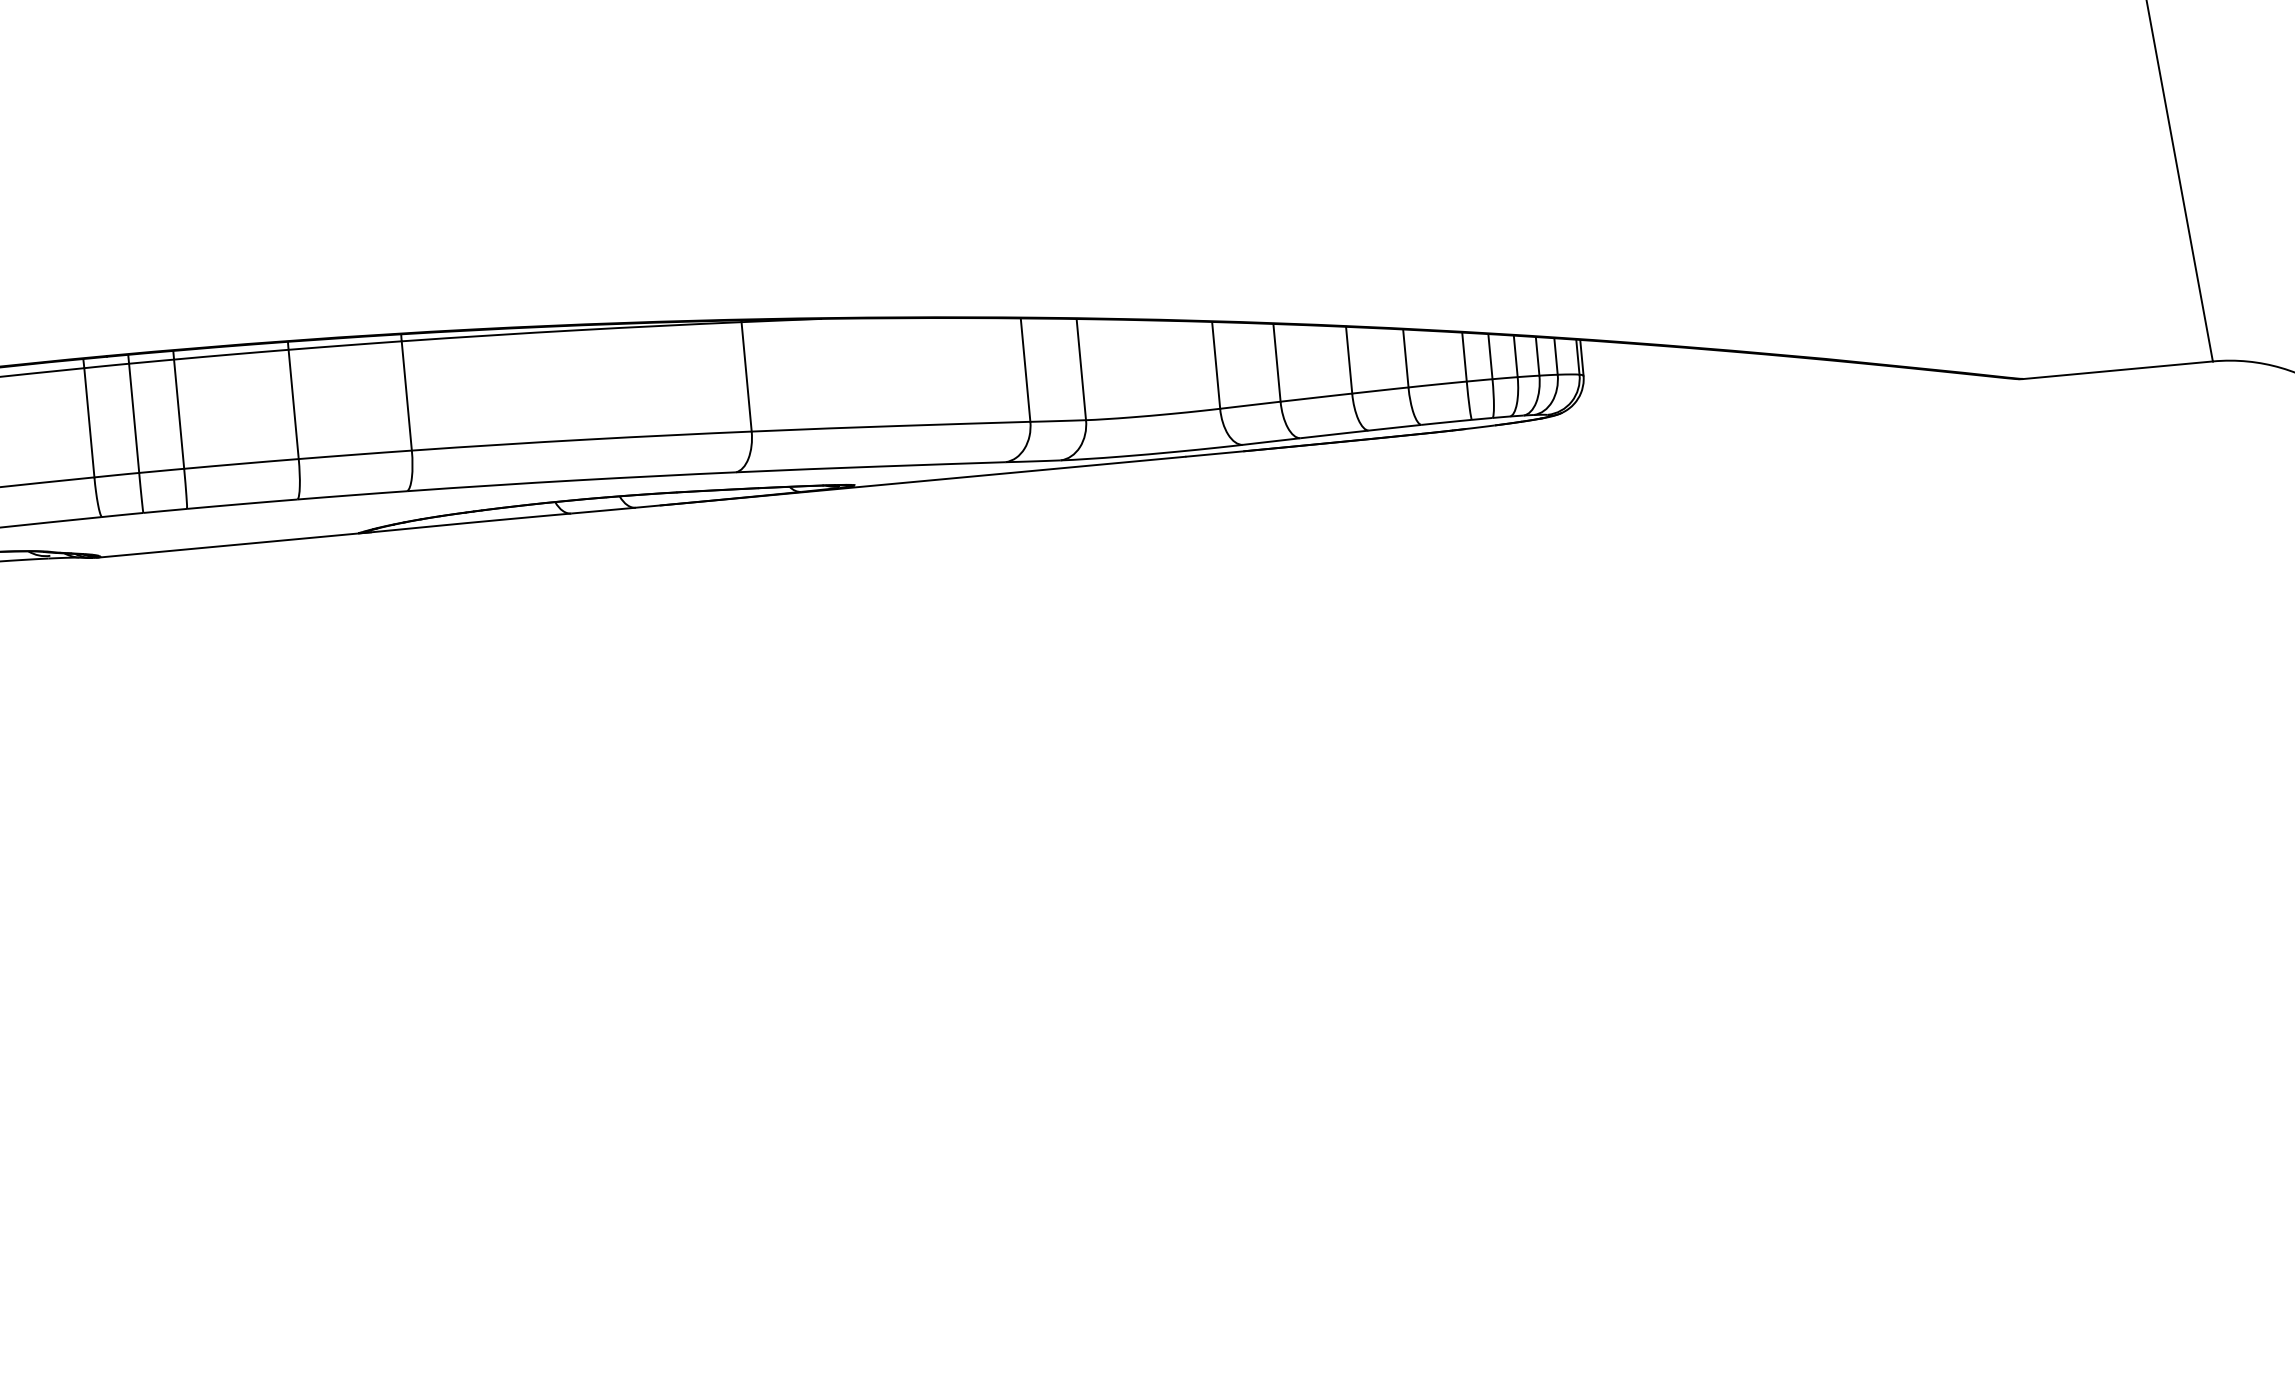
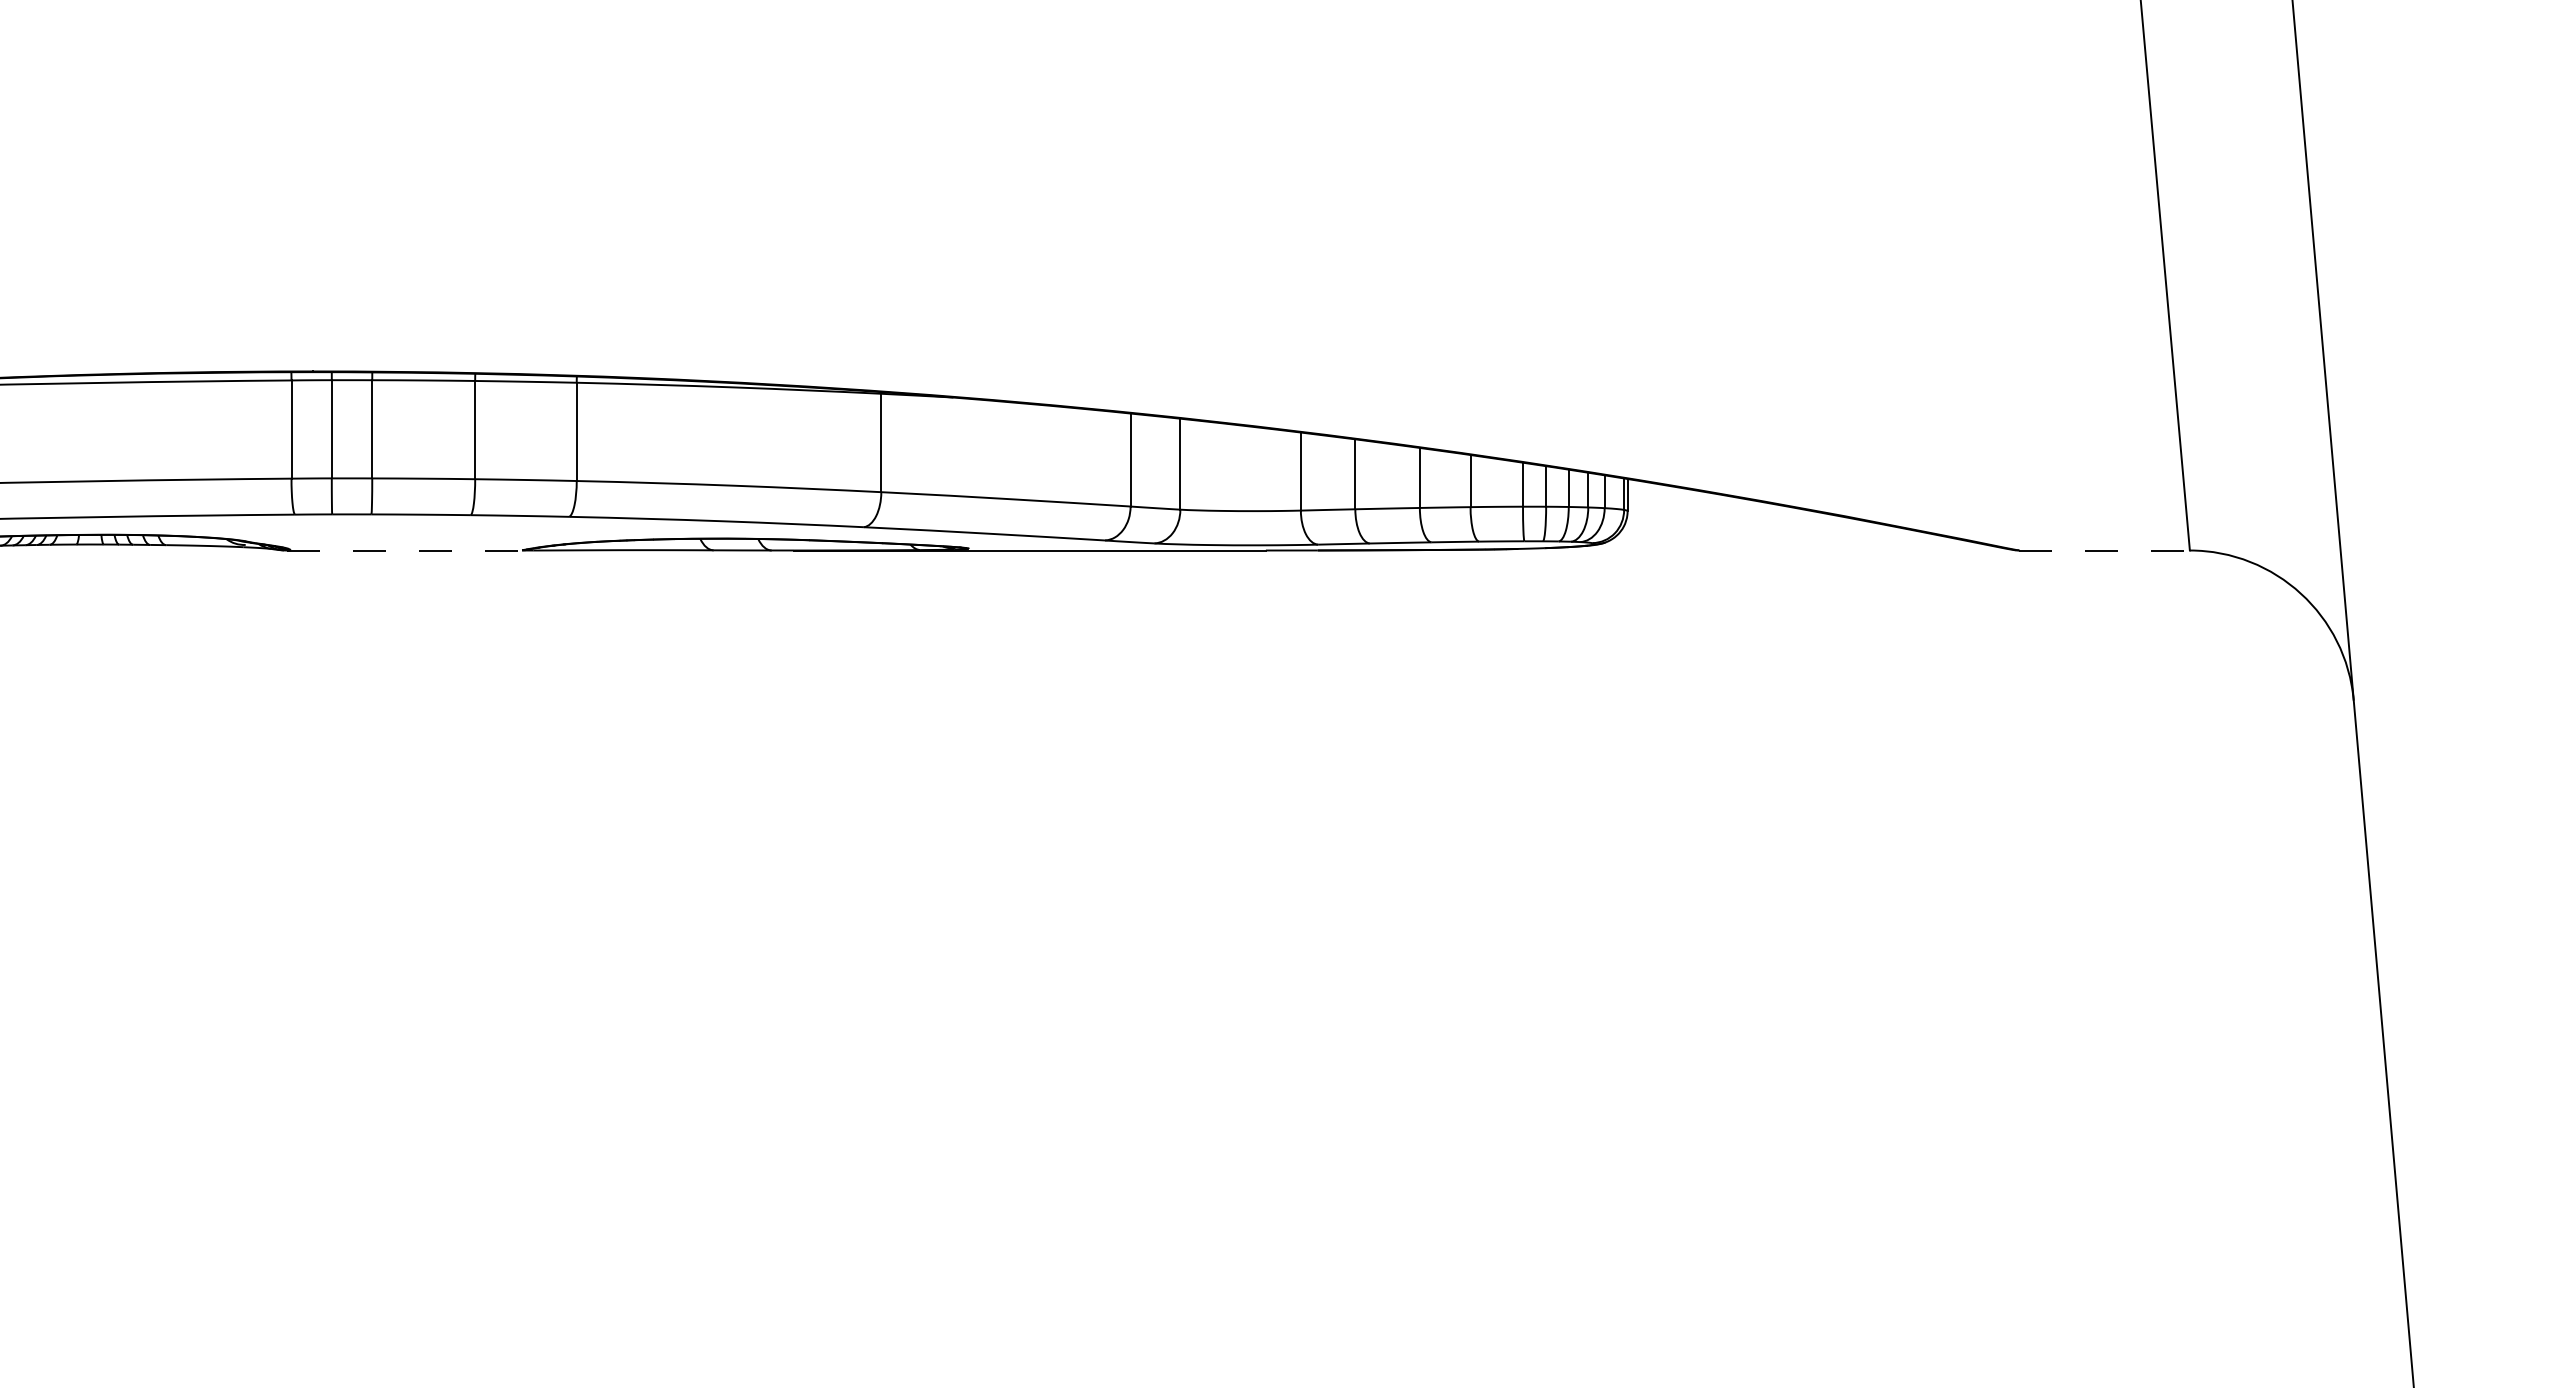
line: (2119, 370) -> (2105, 550), solid -> dashed
line: (234, 545) -> (410, 550), solid -> dashed

